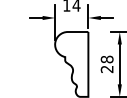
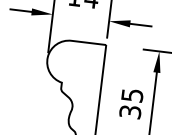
text: (106, 63) -> (130, 102), 28 -> 35

